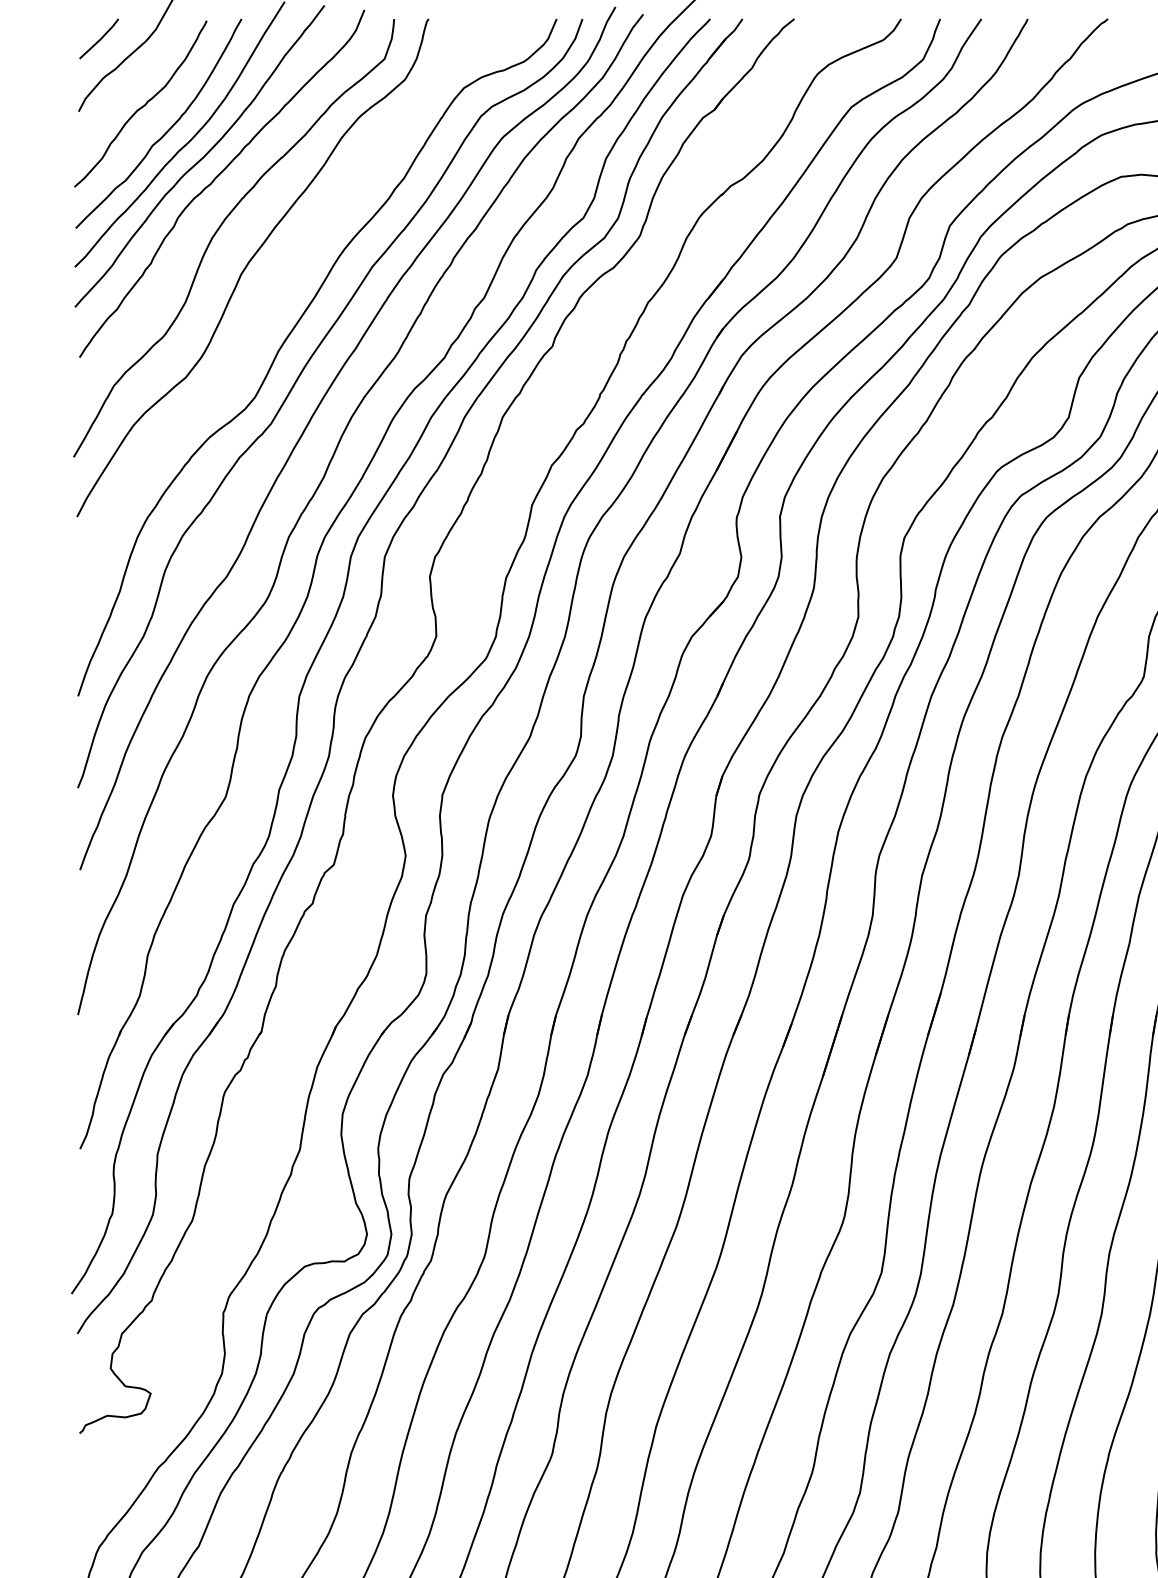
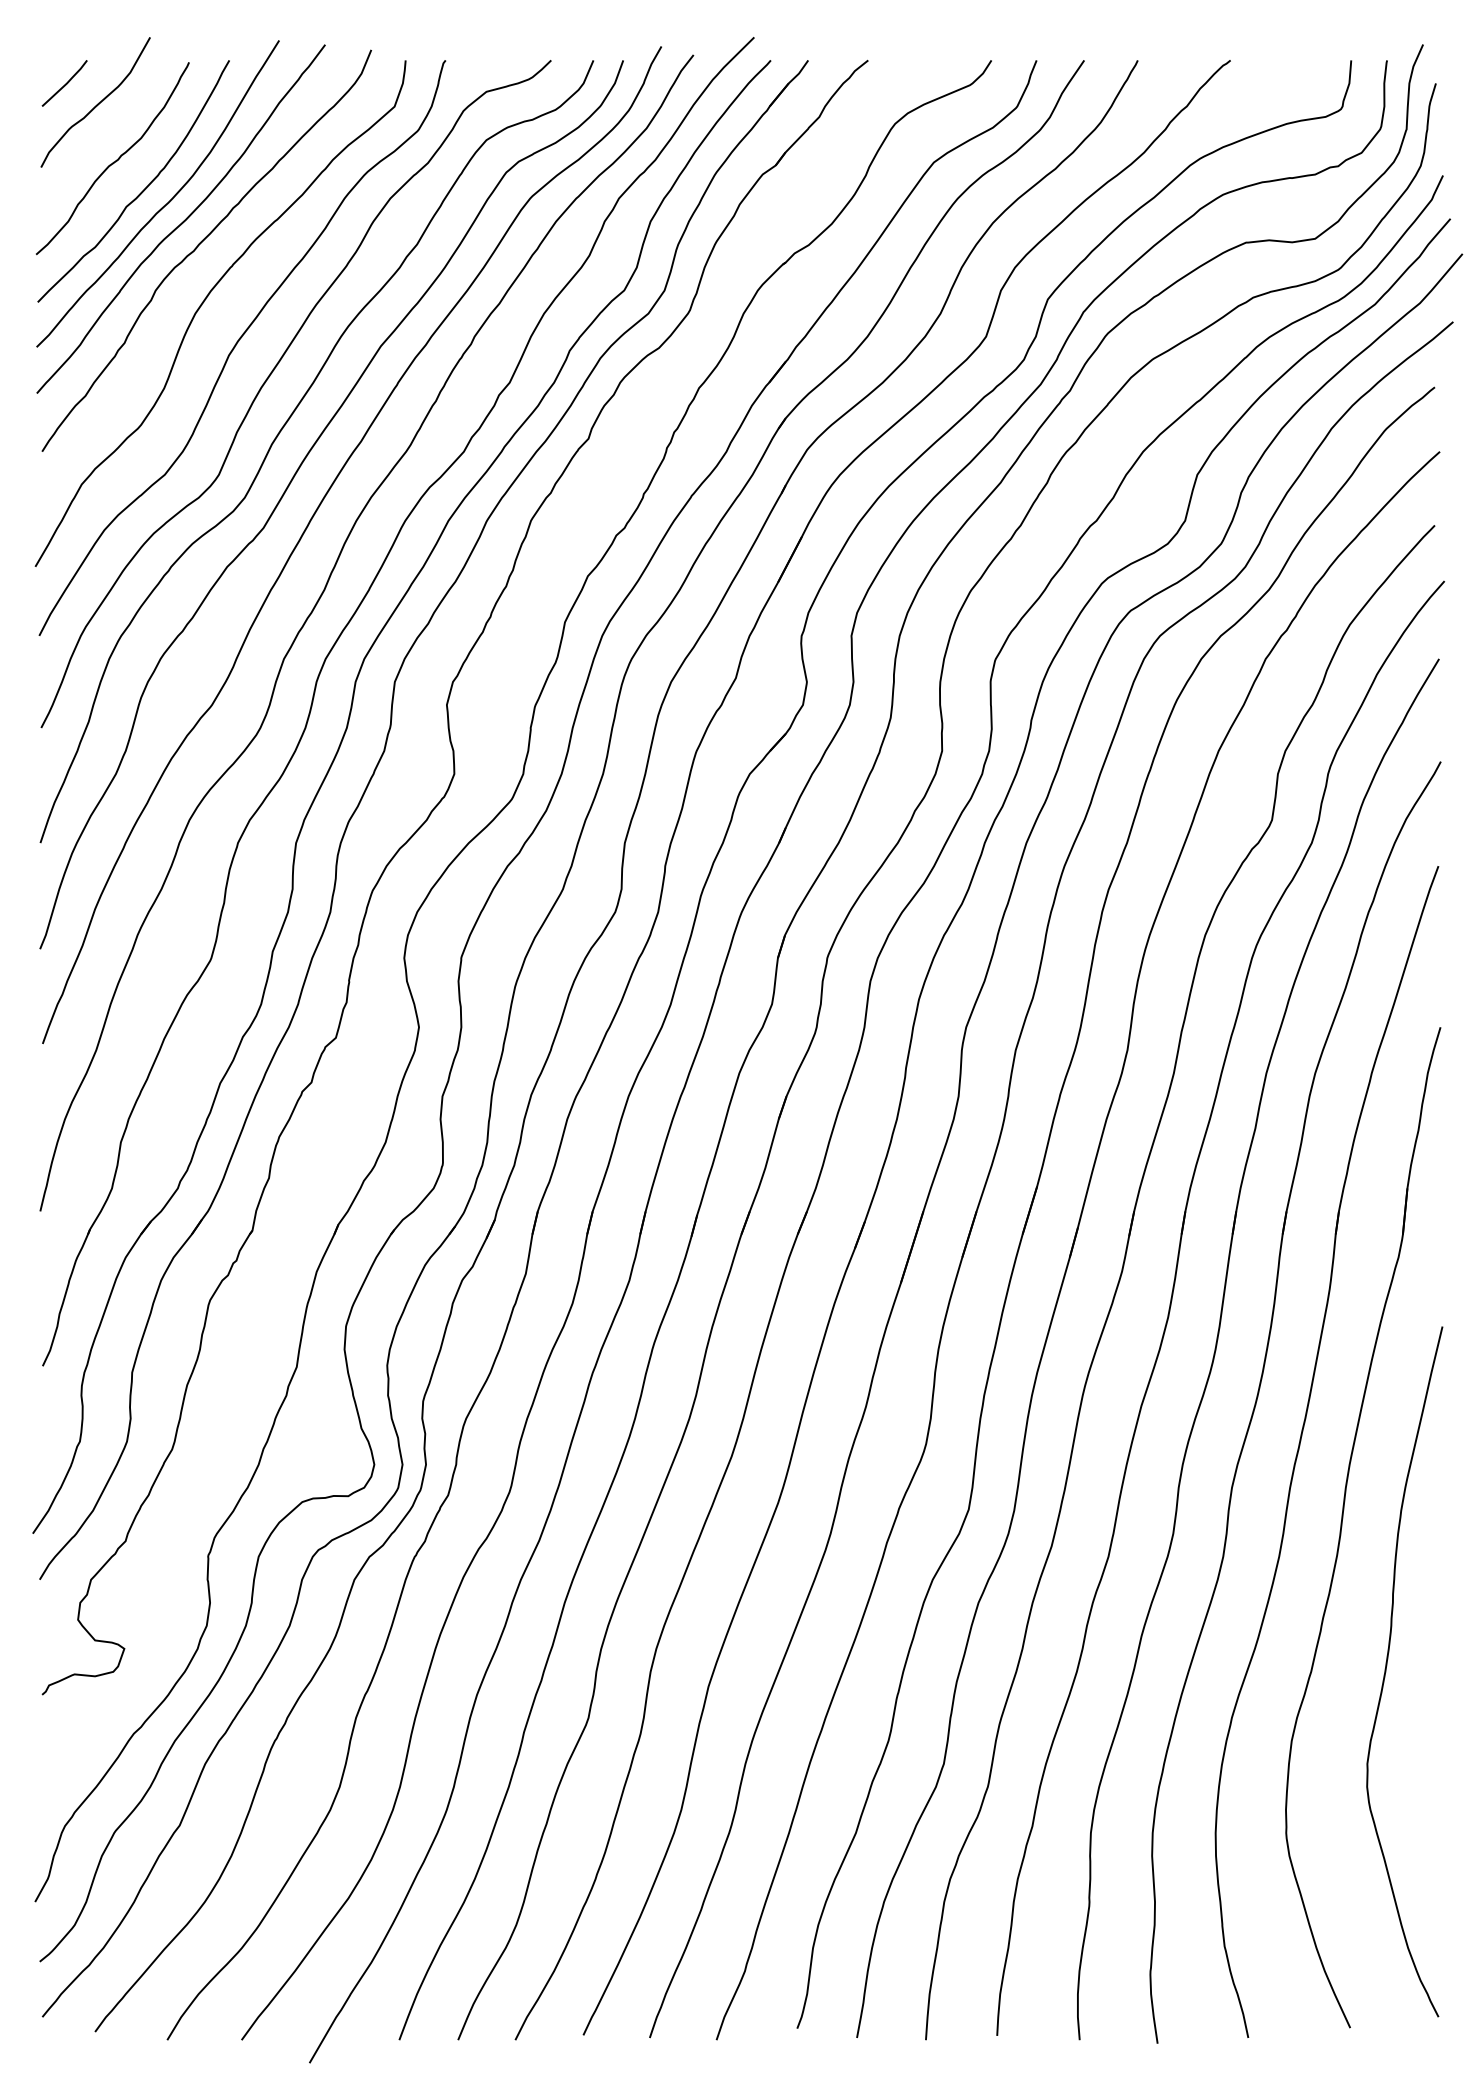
curve: (277, 292) -> (270, 376), added

